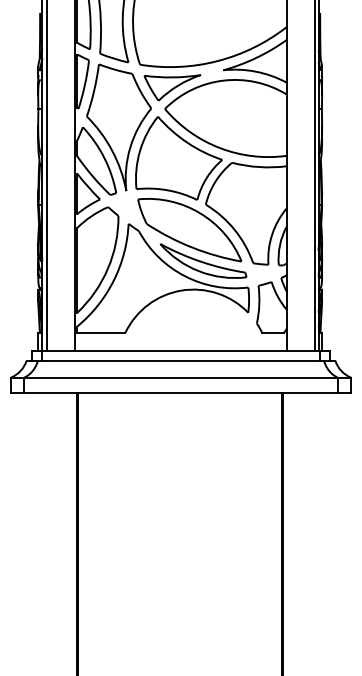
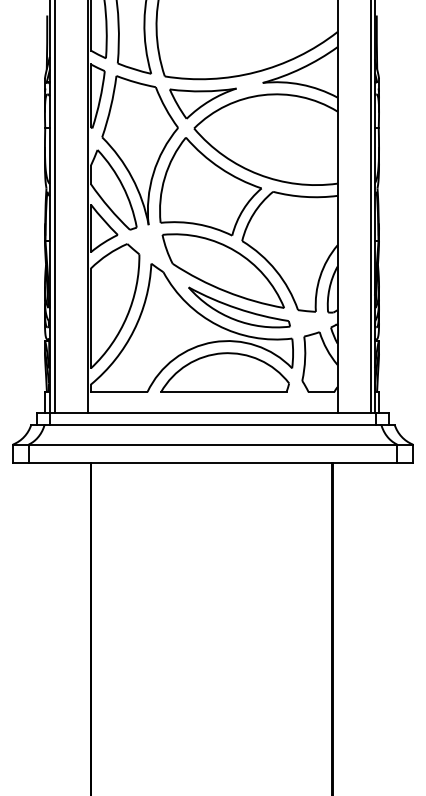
part: (190, 316) -> (224, 372), added

